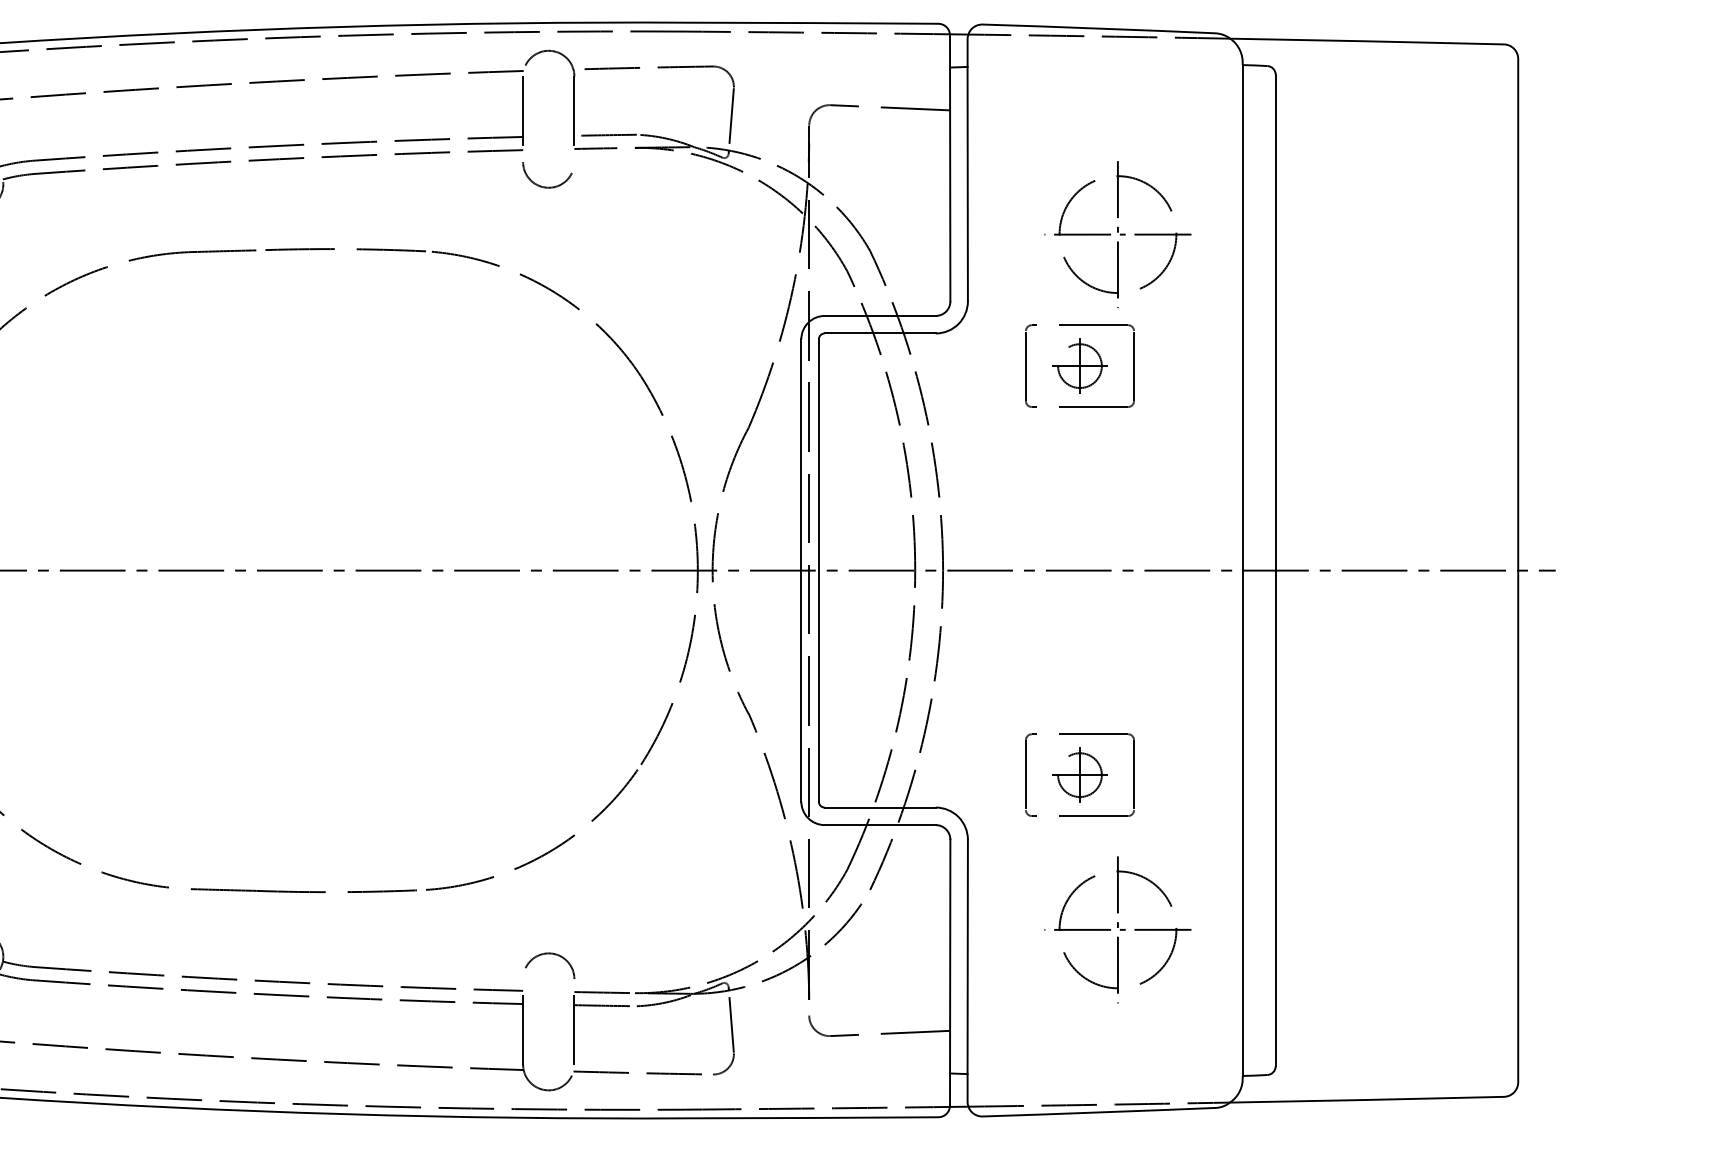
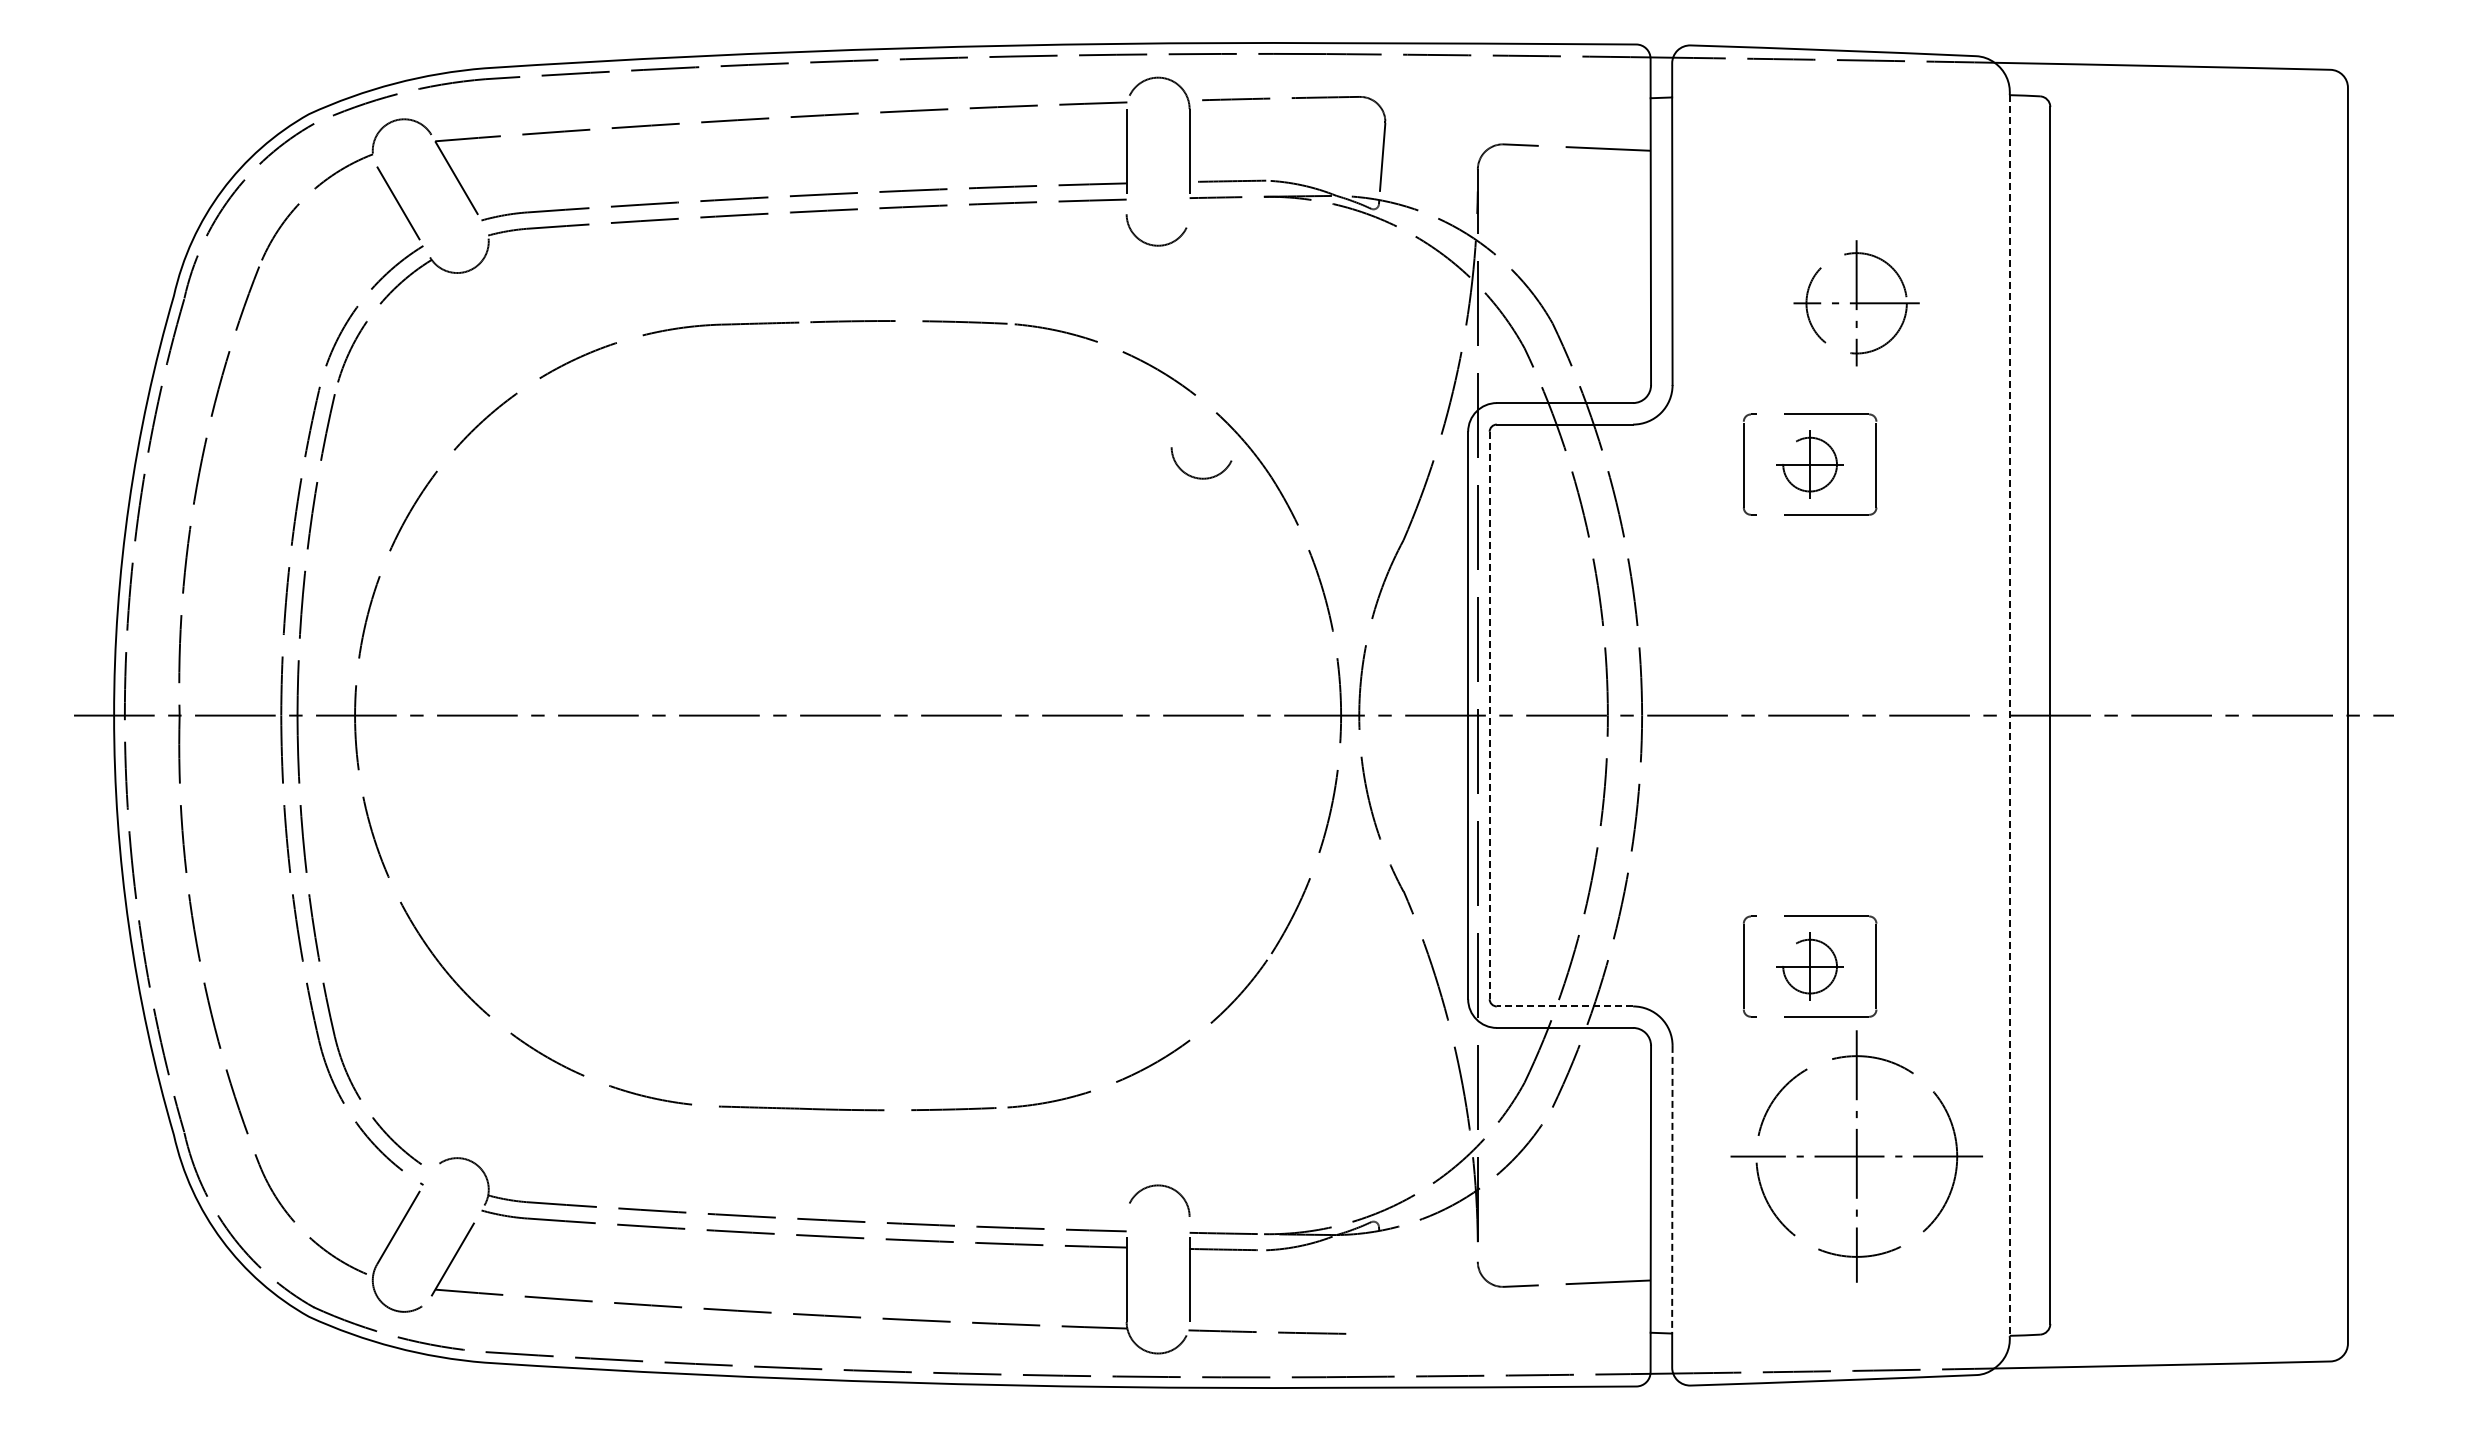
part: (1117, 234) -> (1856, 303), size x0.7
arc: (584, 376) -> (1201, 477), added
line: (818, 570) -> (1489, 715), solid -> dashed
line: (1242, 570) -> (2009, 715), solid -> dashed
line: (879, 807) -> (1564, 1006), solid -> dashed
part: (1117, 929) -> (1856, 1156), size x1.4
line: (967, 956) -> (1672, 1189), solid -> dashed
part: (731, 1035) -> (1382, 1286), removed

